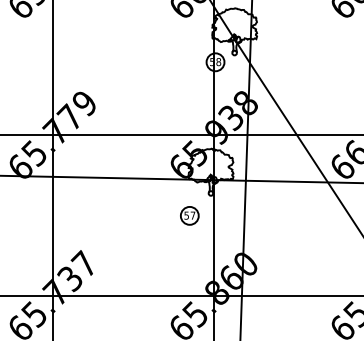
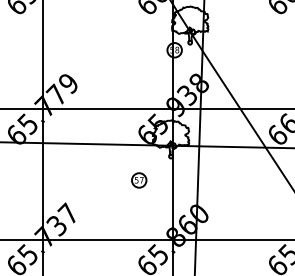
part: (189, 215) -> (138, 180), moved

